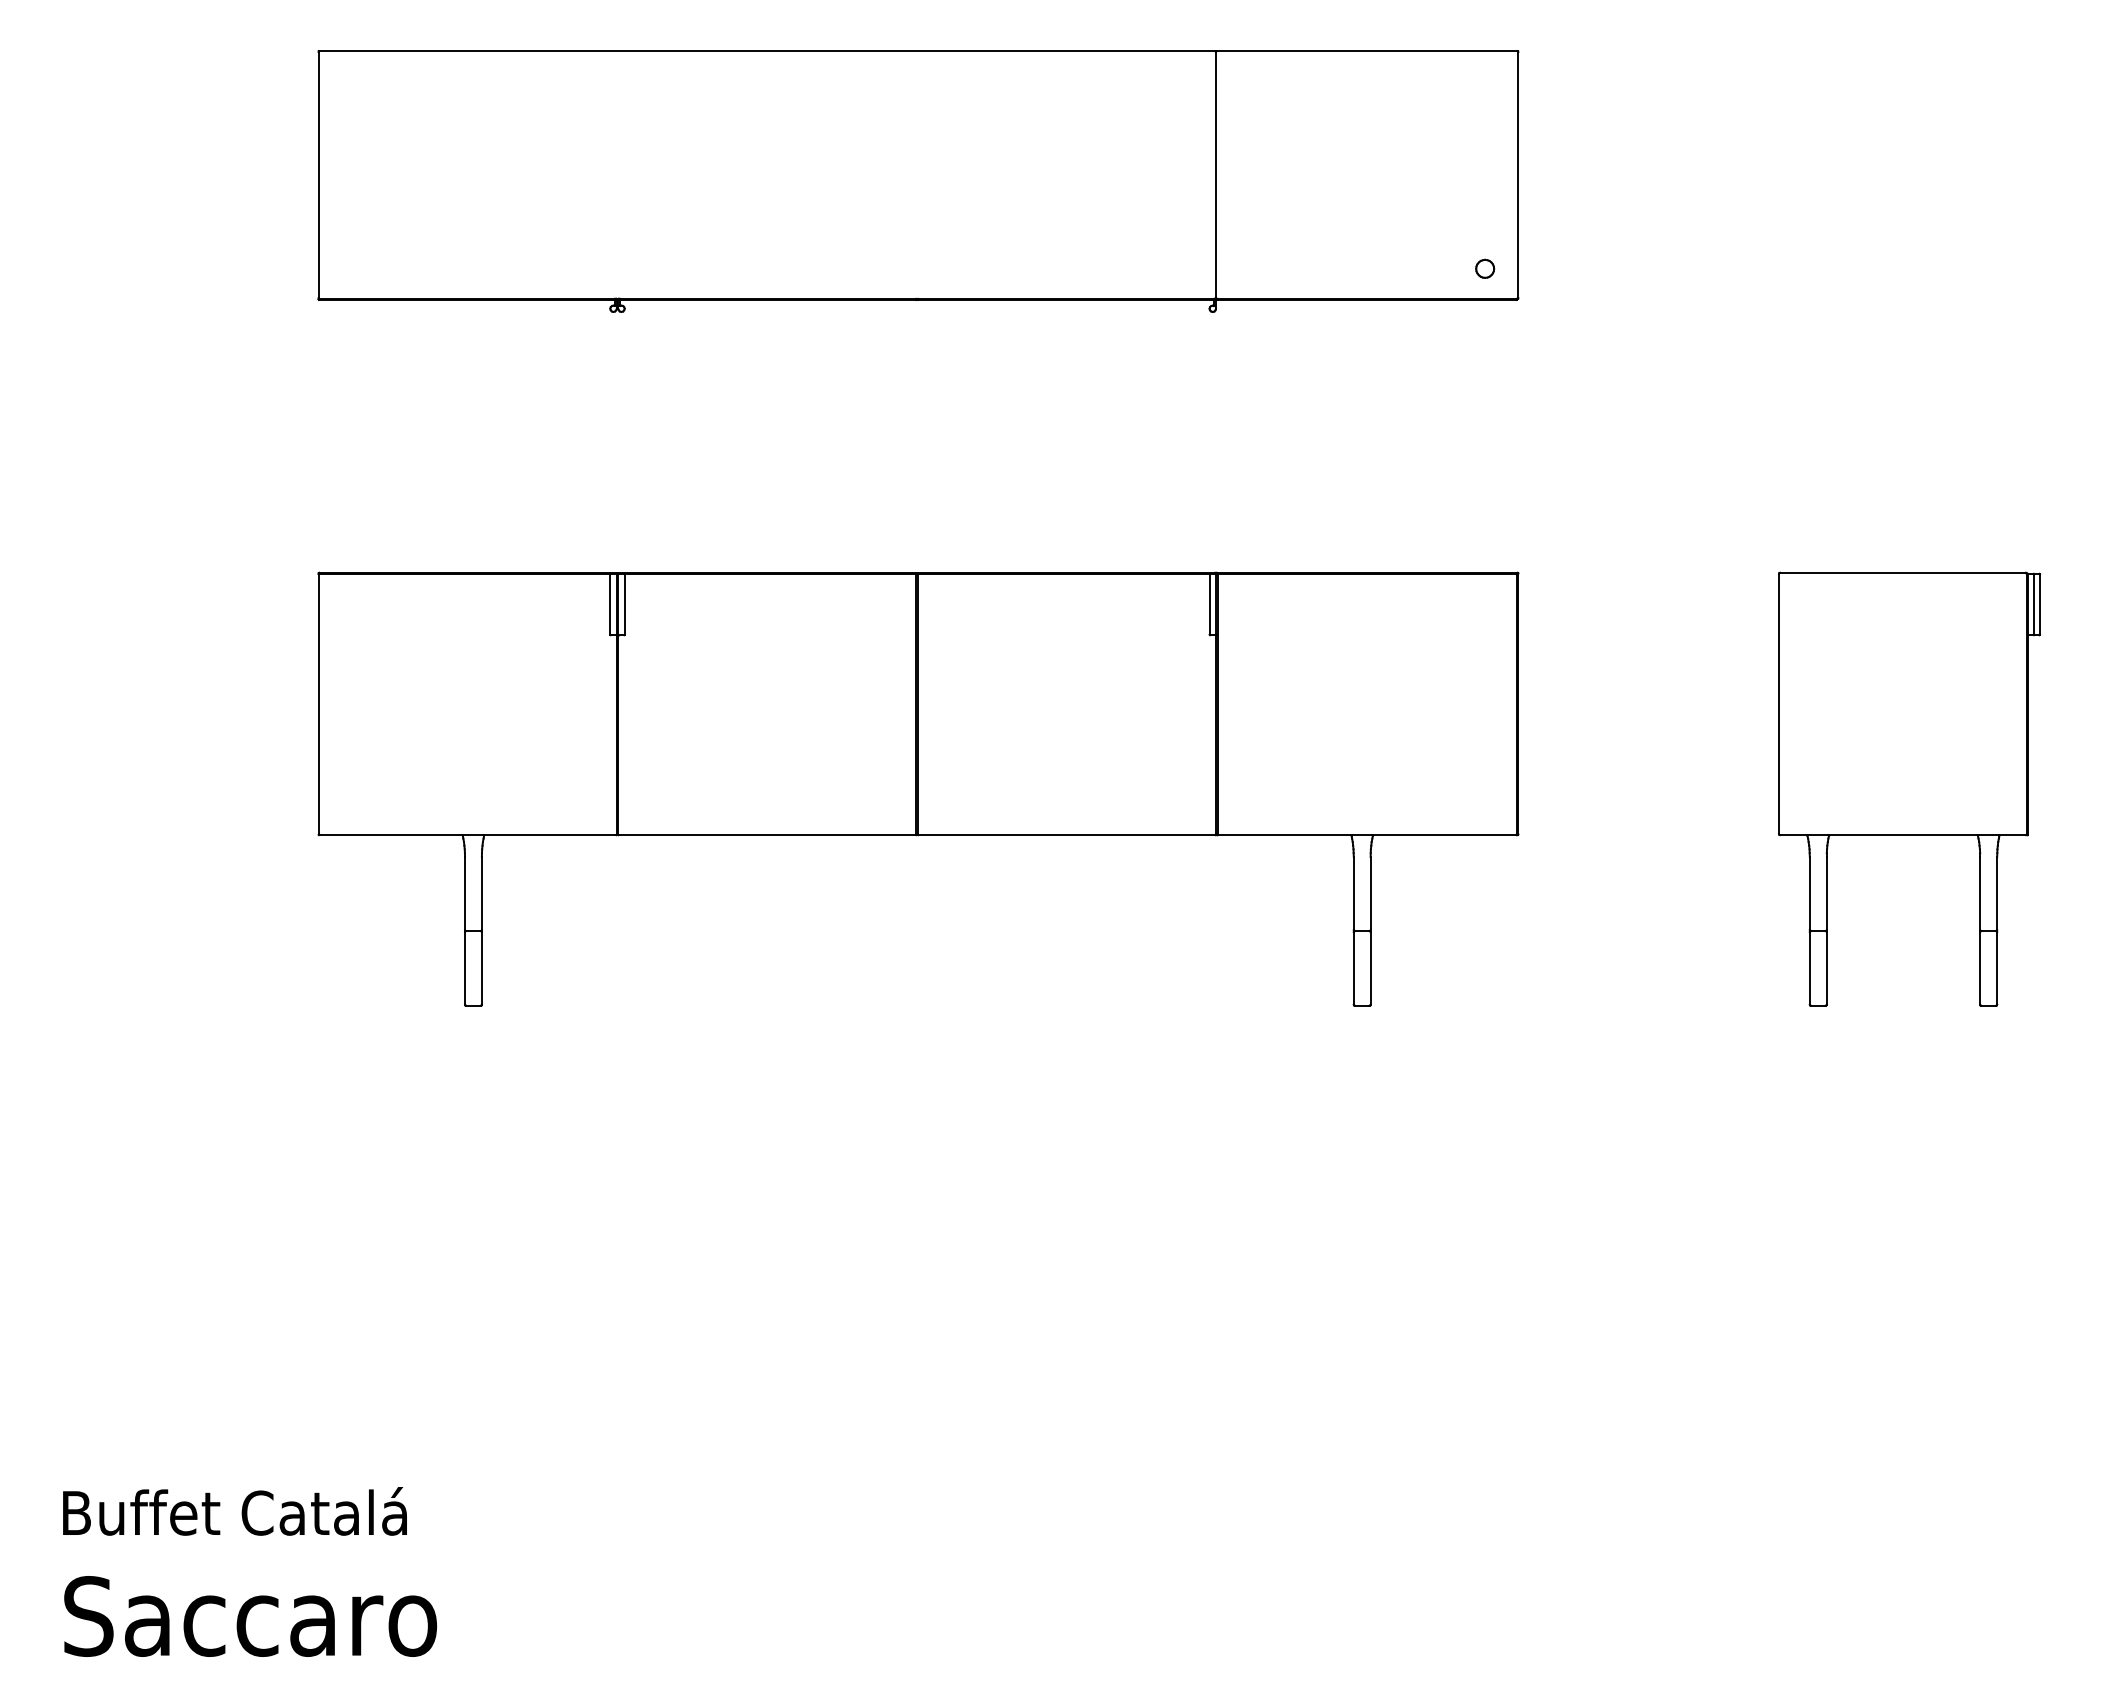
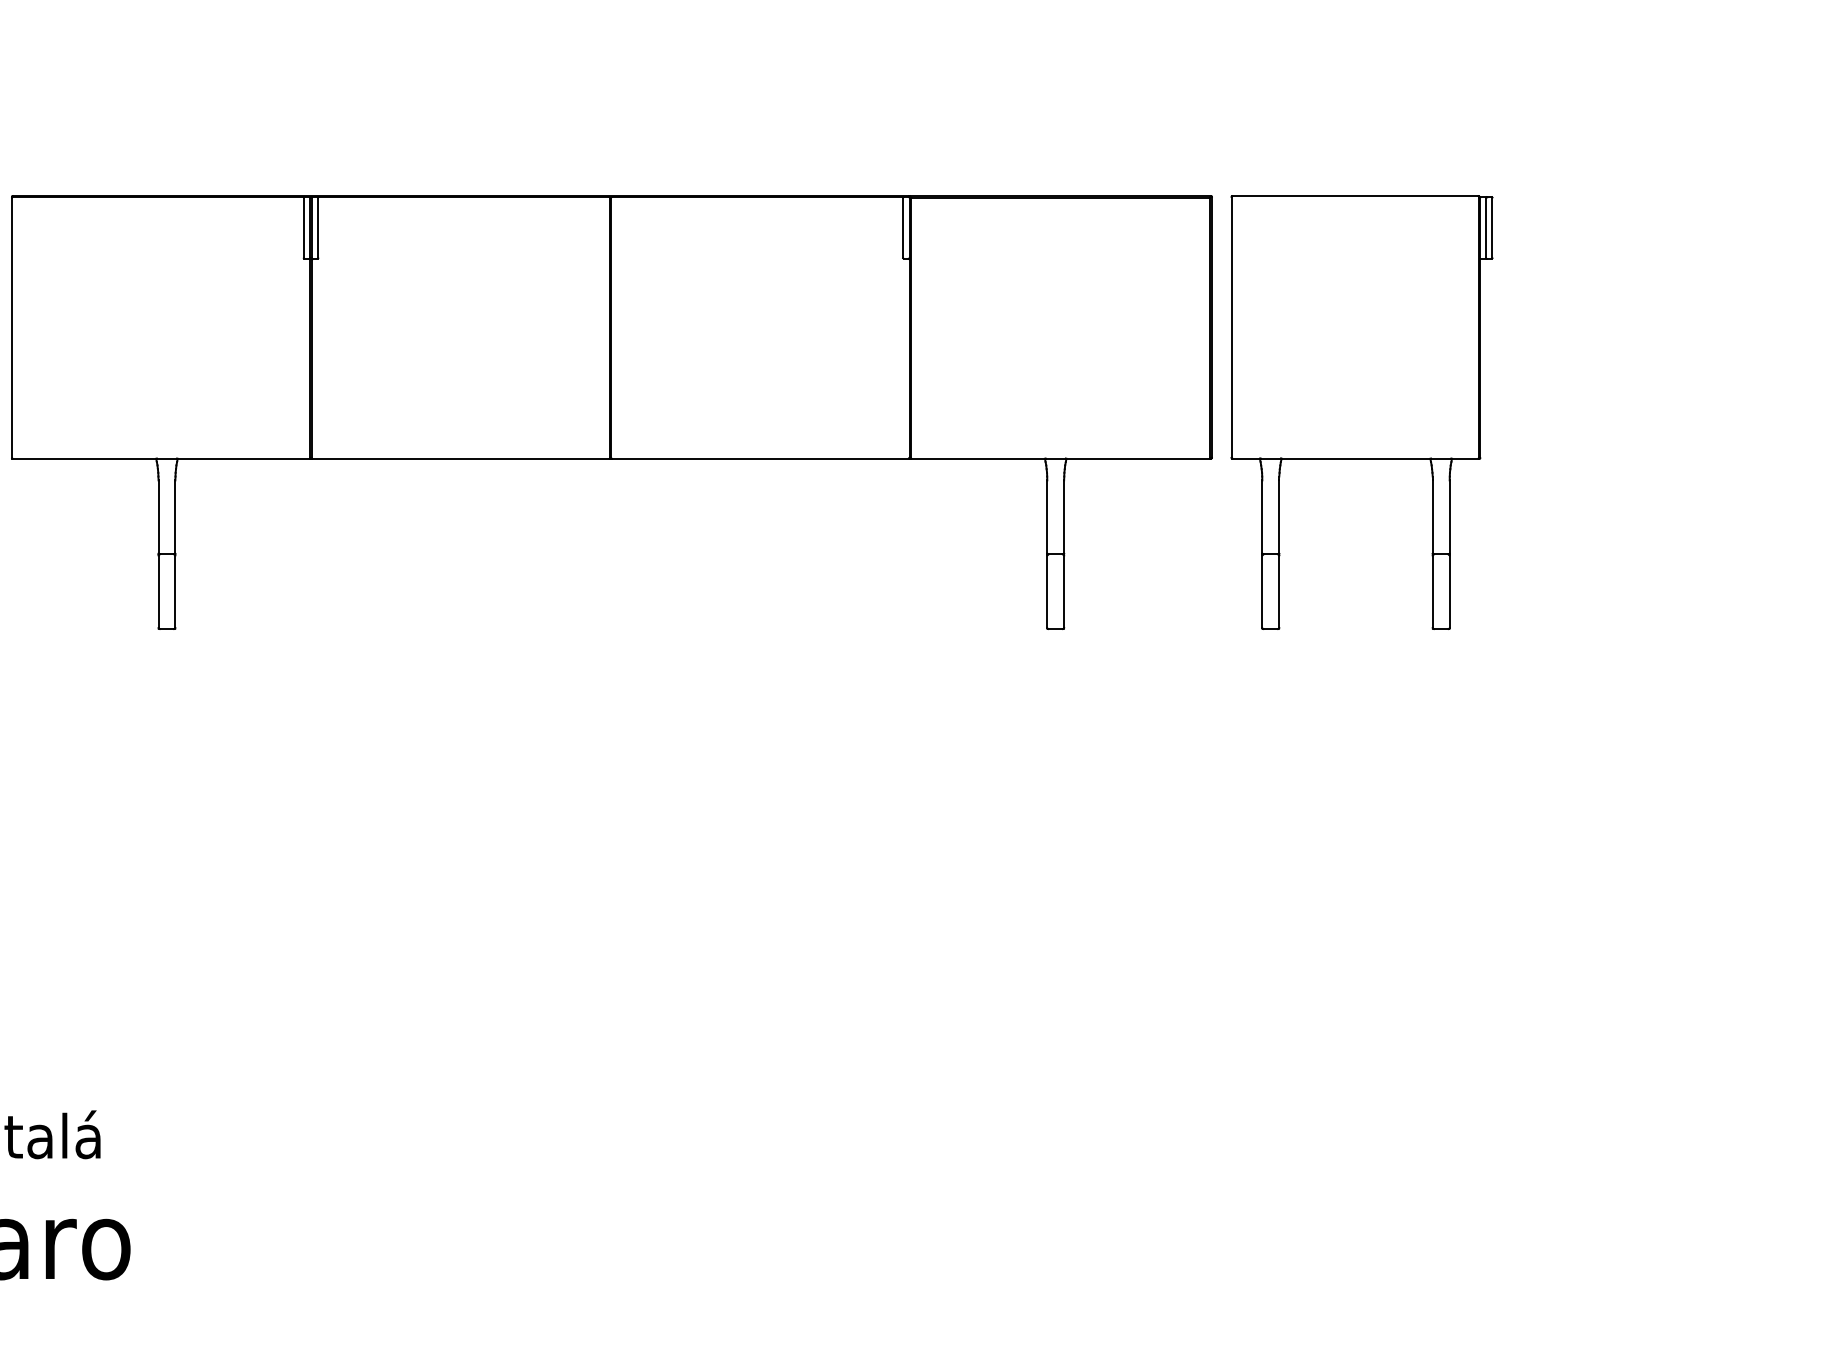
part: (1909, 788) -> (1362, 411), moved

